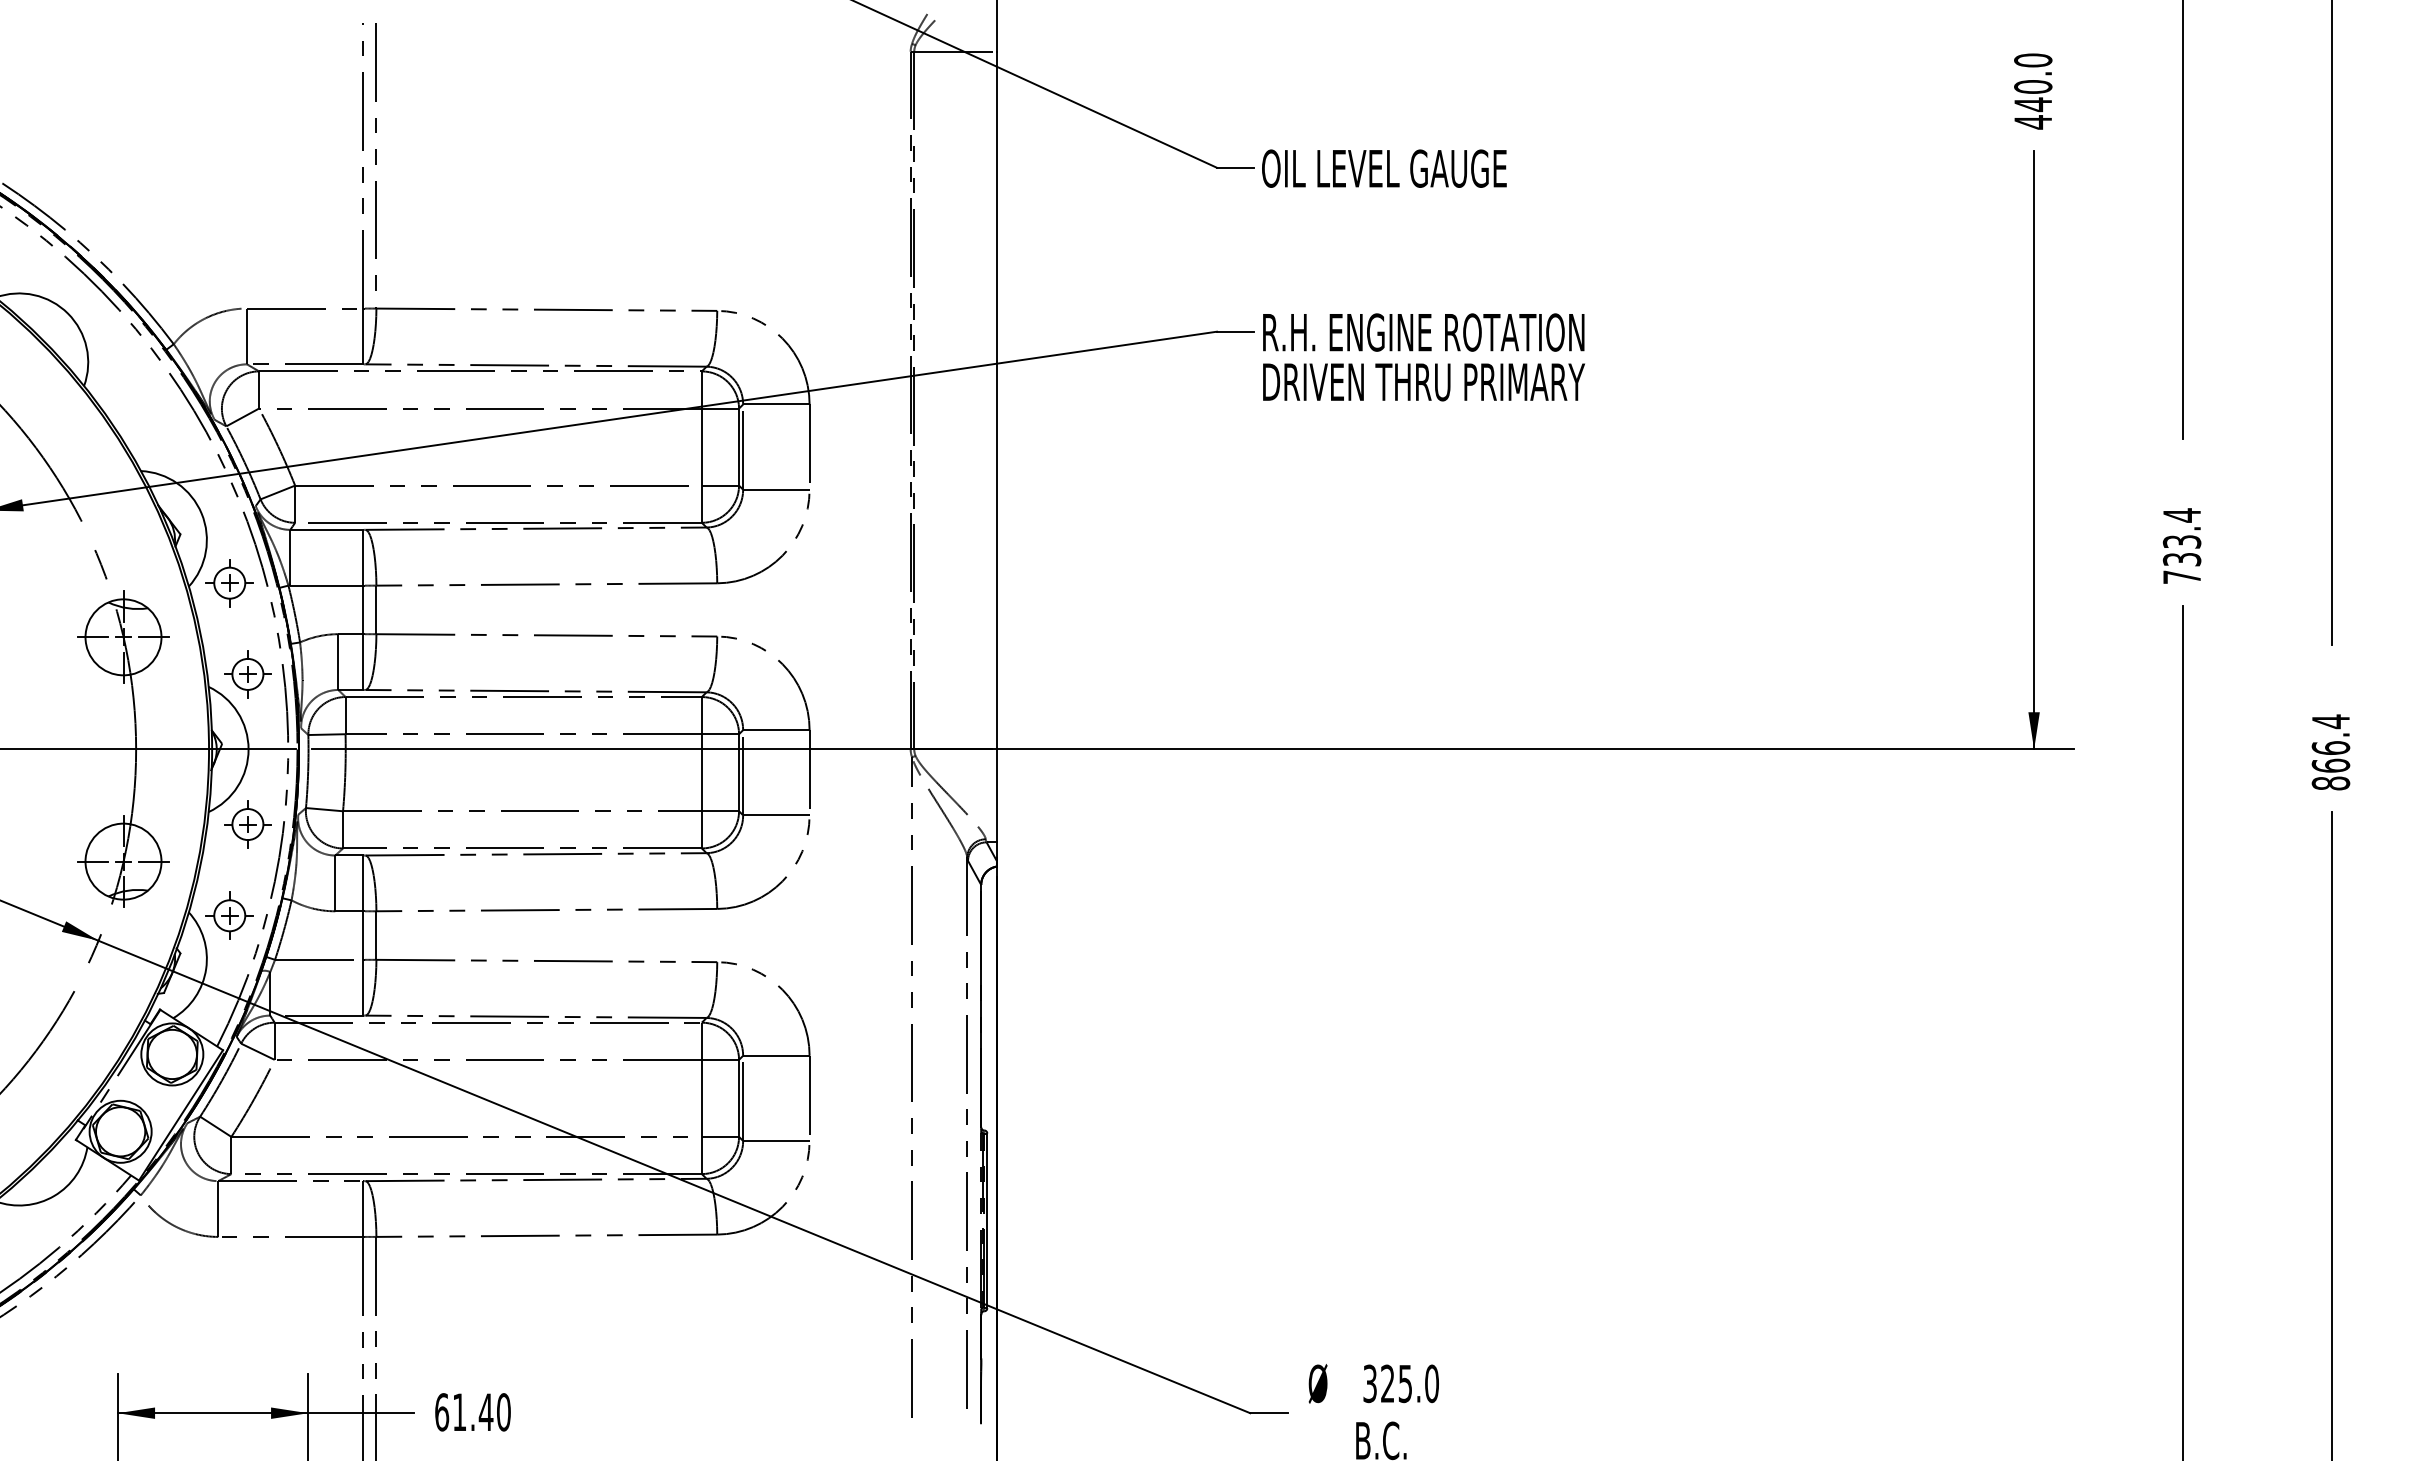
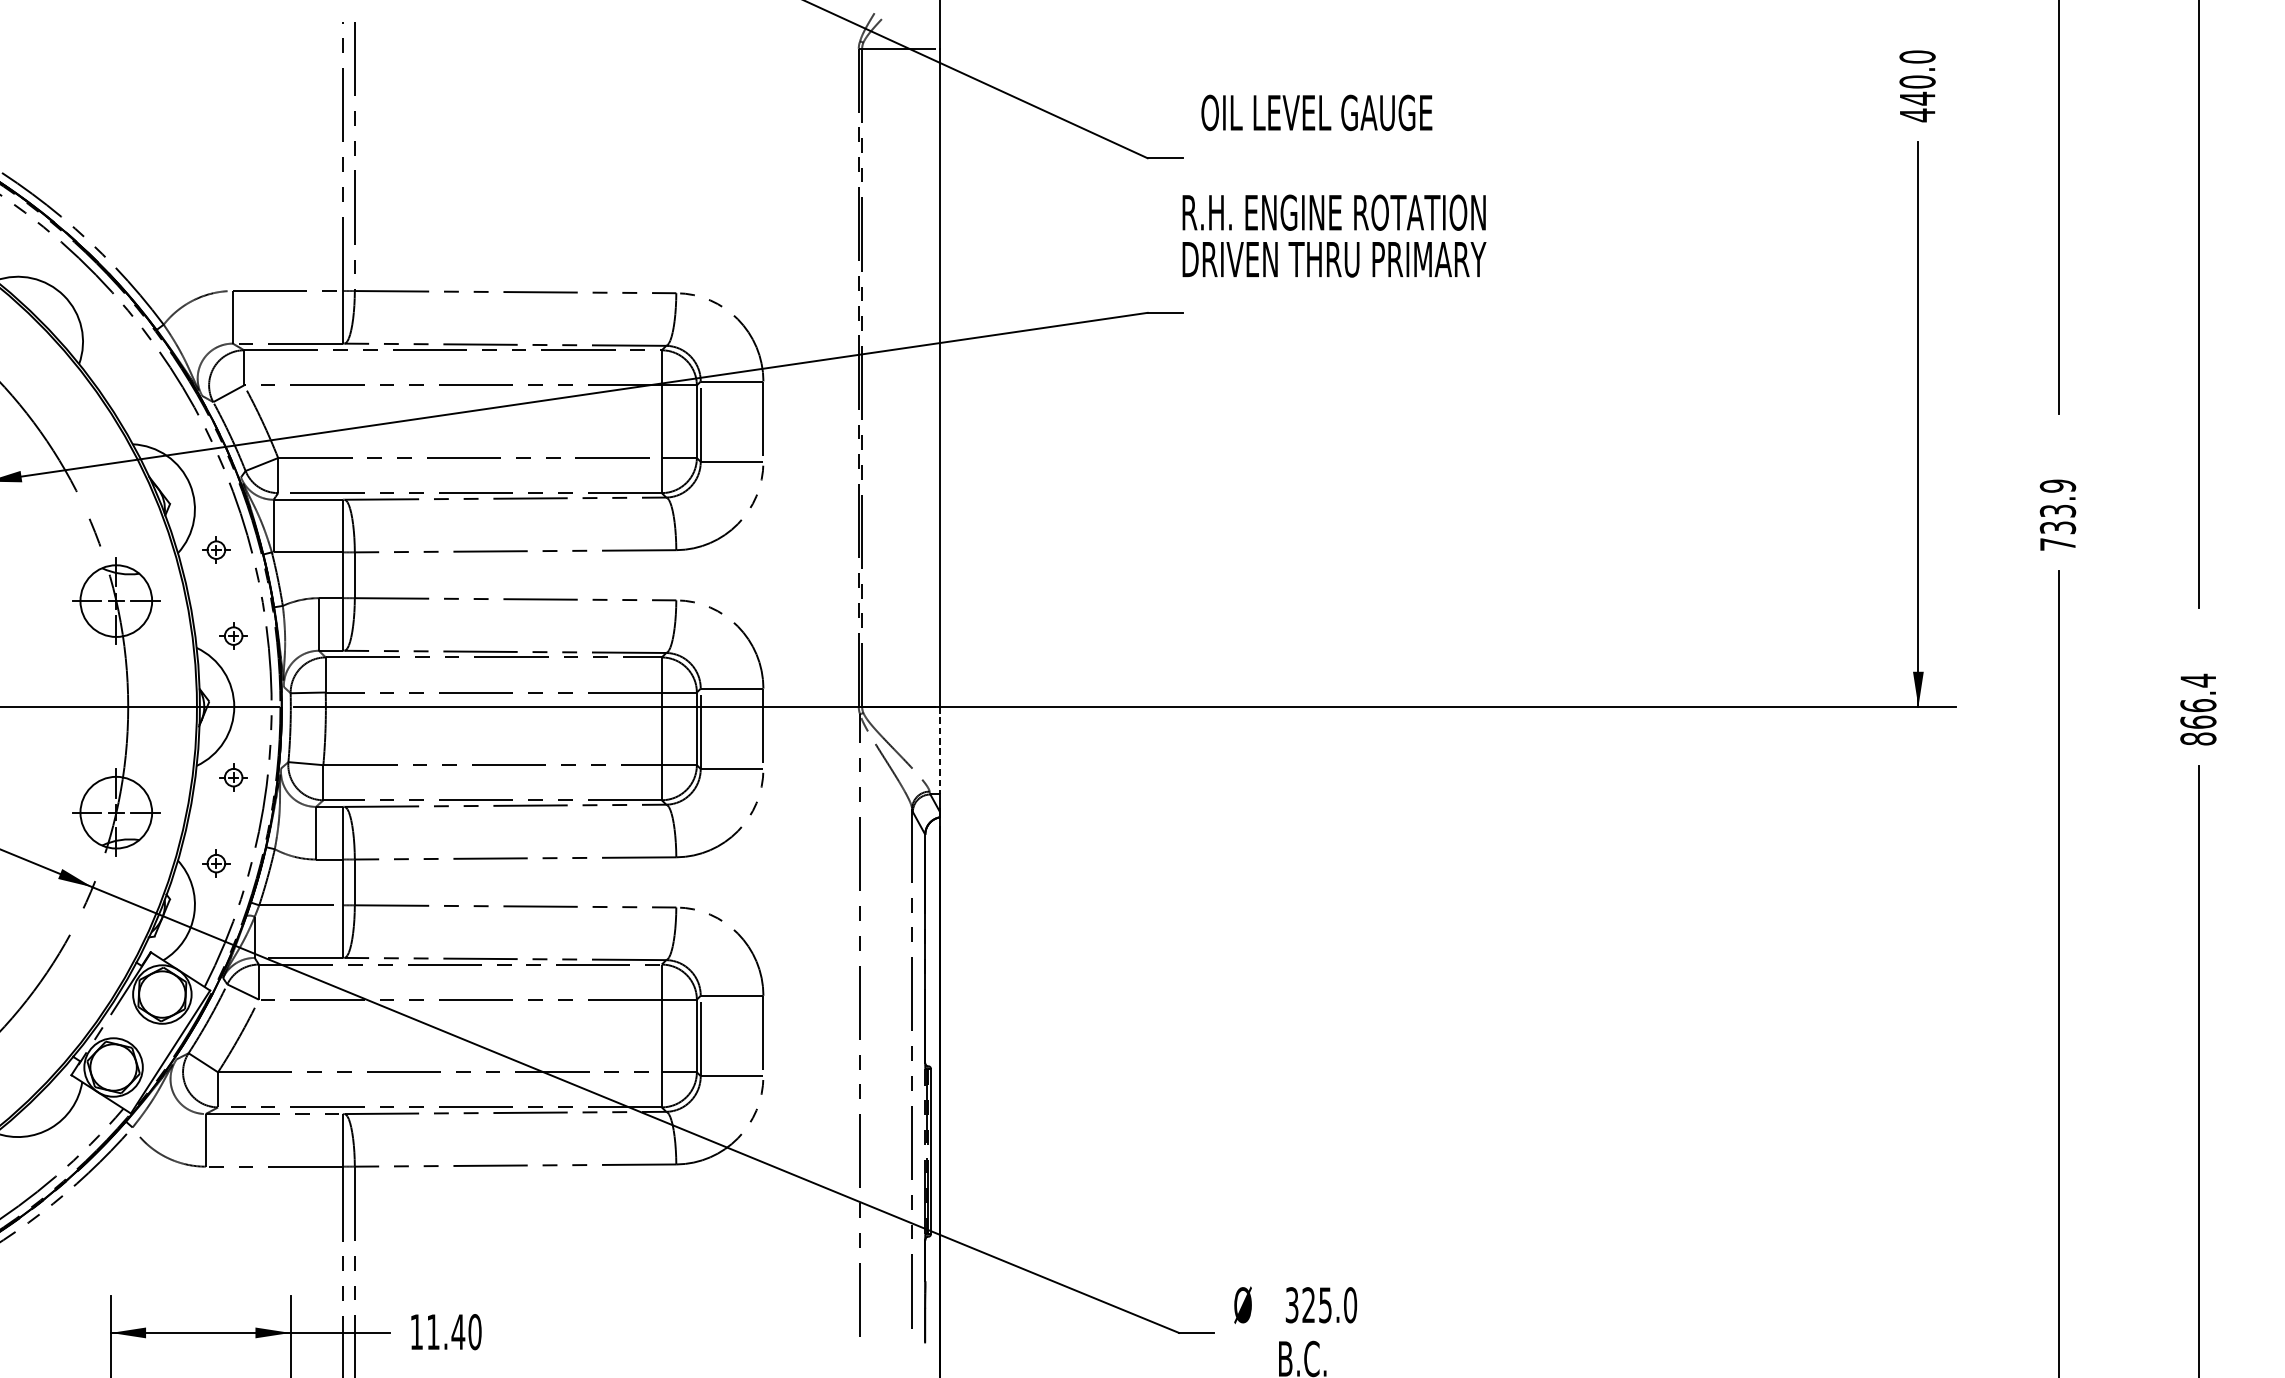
text: (1384, 168) -> (1316, 112), moved
text: (1423, 357) -> (1333, 236), moved
text: (2181, 515) -> (2057, 486), 733.4 -> 733.9
part: (229, 583) -> (216, 550), size x0.6
part: (247, 674) -> (233, 636), size x0.6
line: (996, 796) -> (939, 751), solid -> dashed
part: (247, 824) -> (233, 777), size x0.6
part: (229, 915) -> (216, 863), size x0.6
text: (442, 1412) -> (417, 1332), 61.40 -> 11.40

